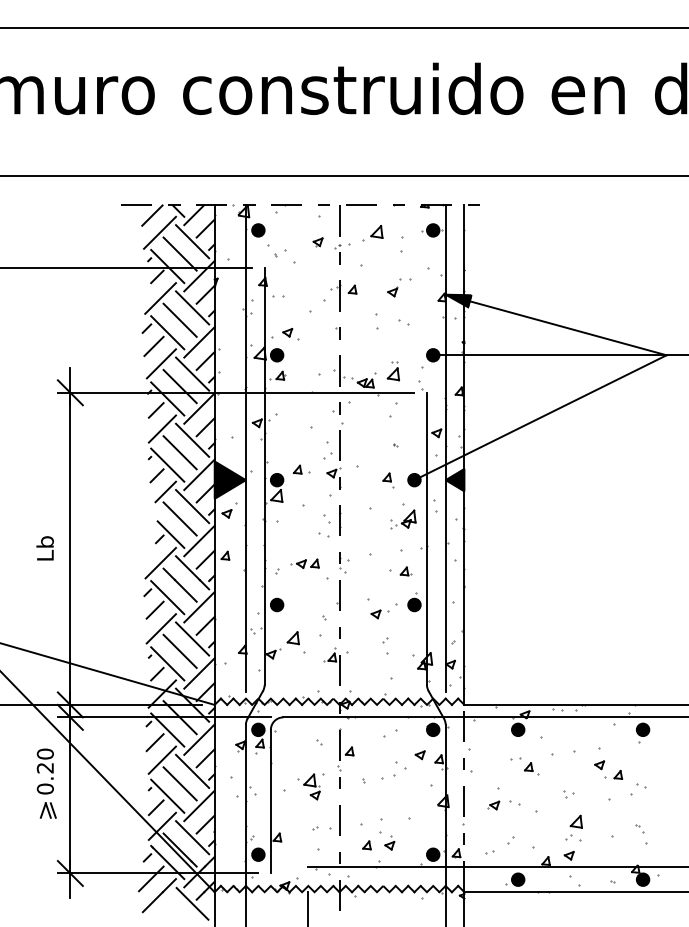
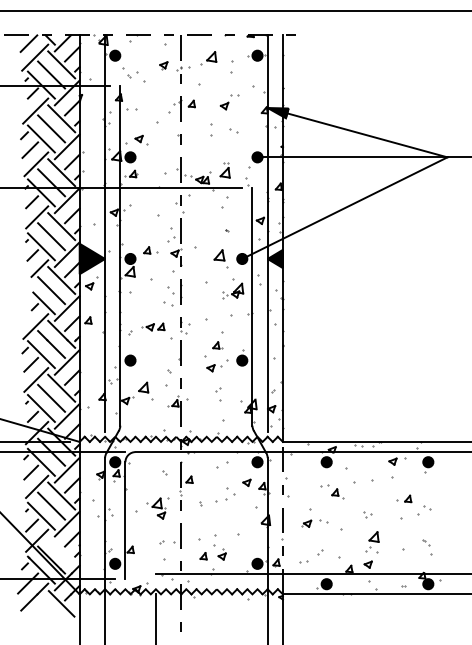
part: (388, 480) -> (221, 259), size x1.6
part: (405, 571) -> (217, 345), moved
part: (599, 765) -> (392, 461), moved
line: (192, 837) -> (61, 549), removed

